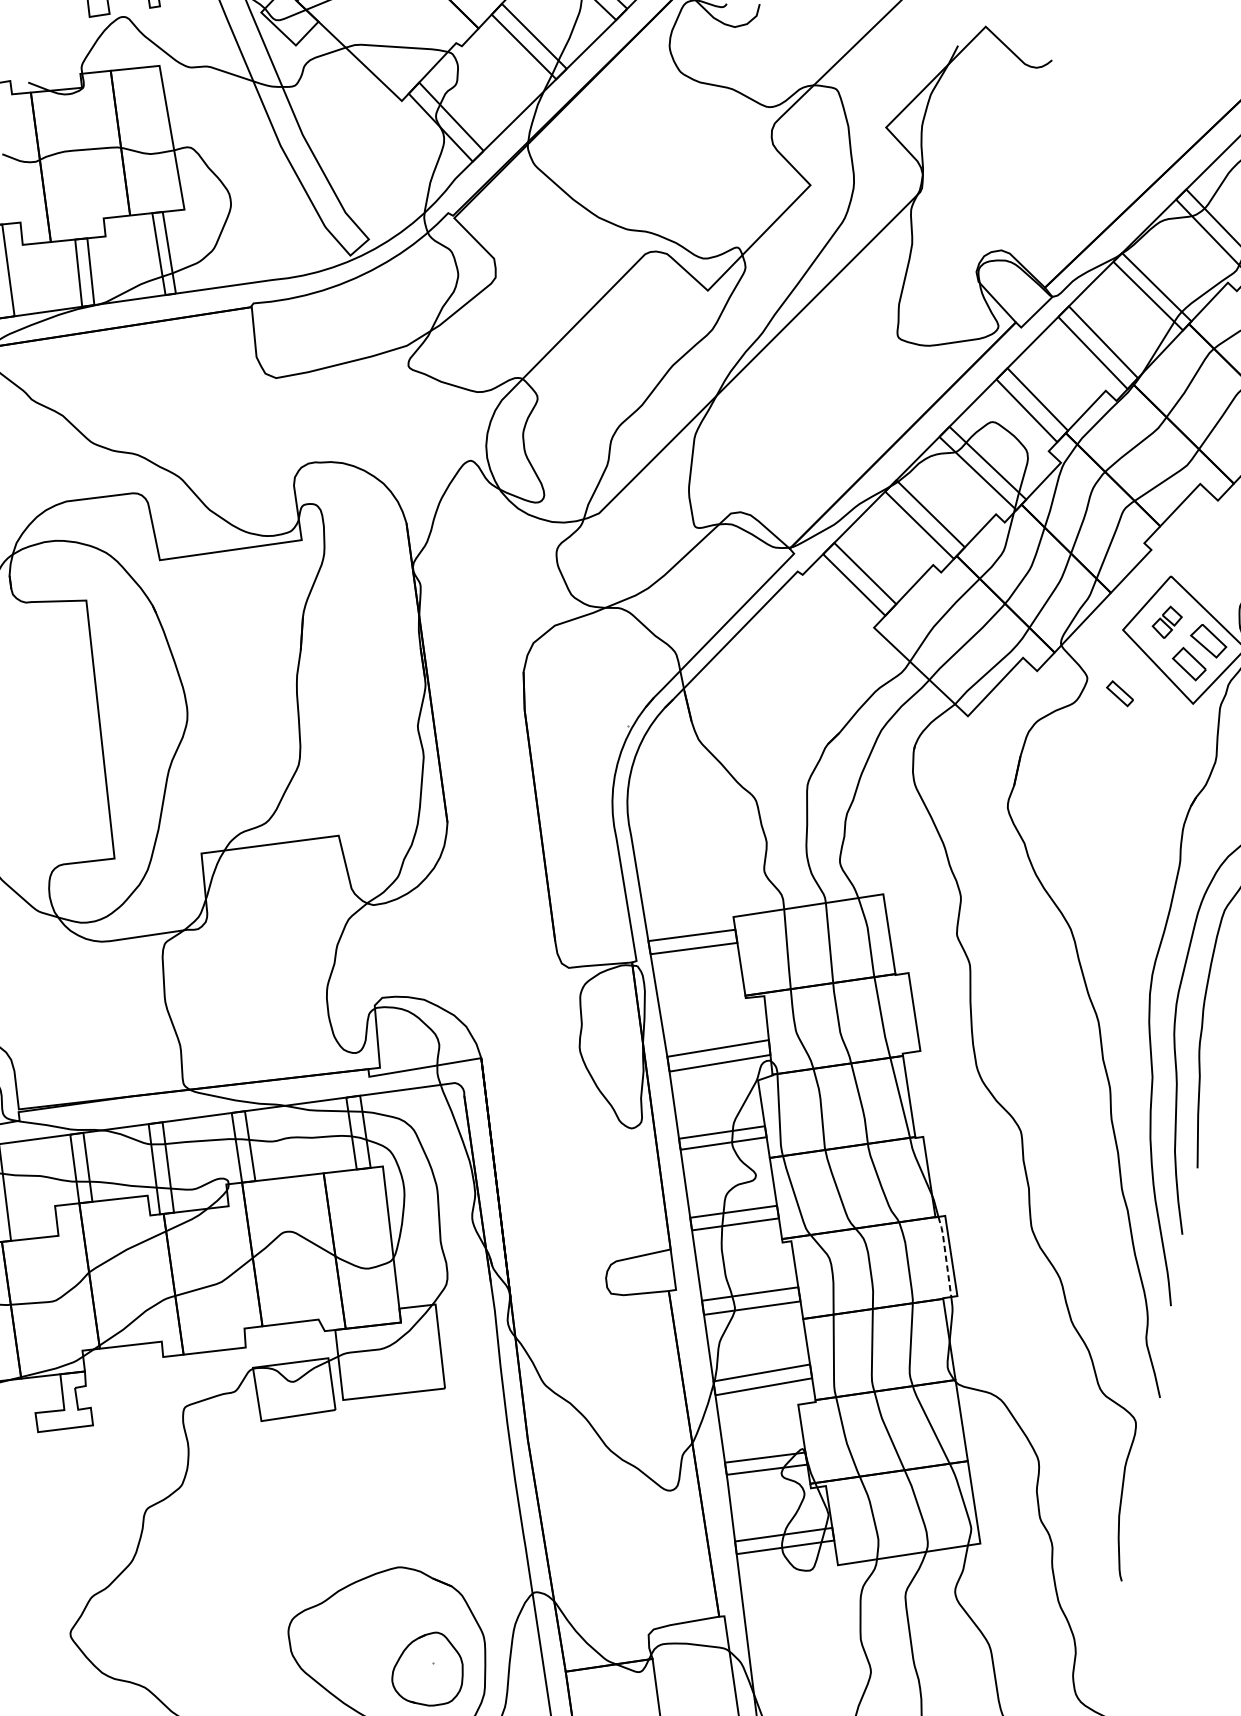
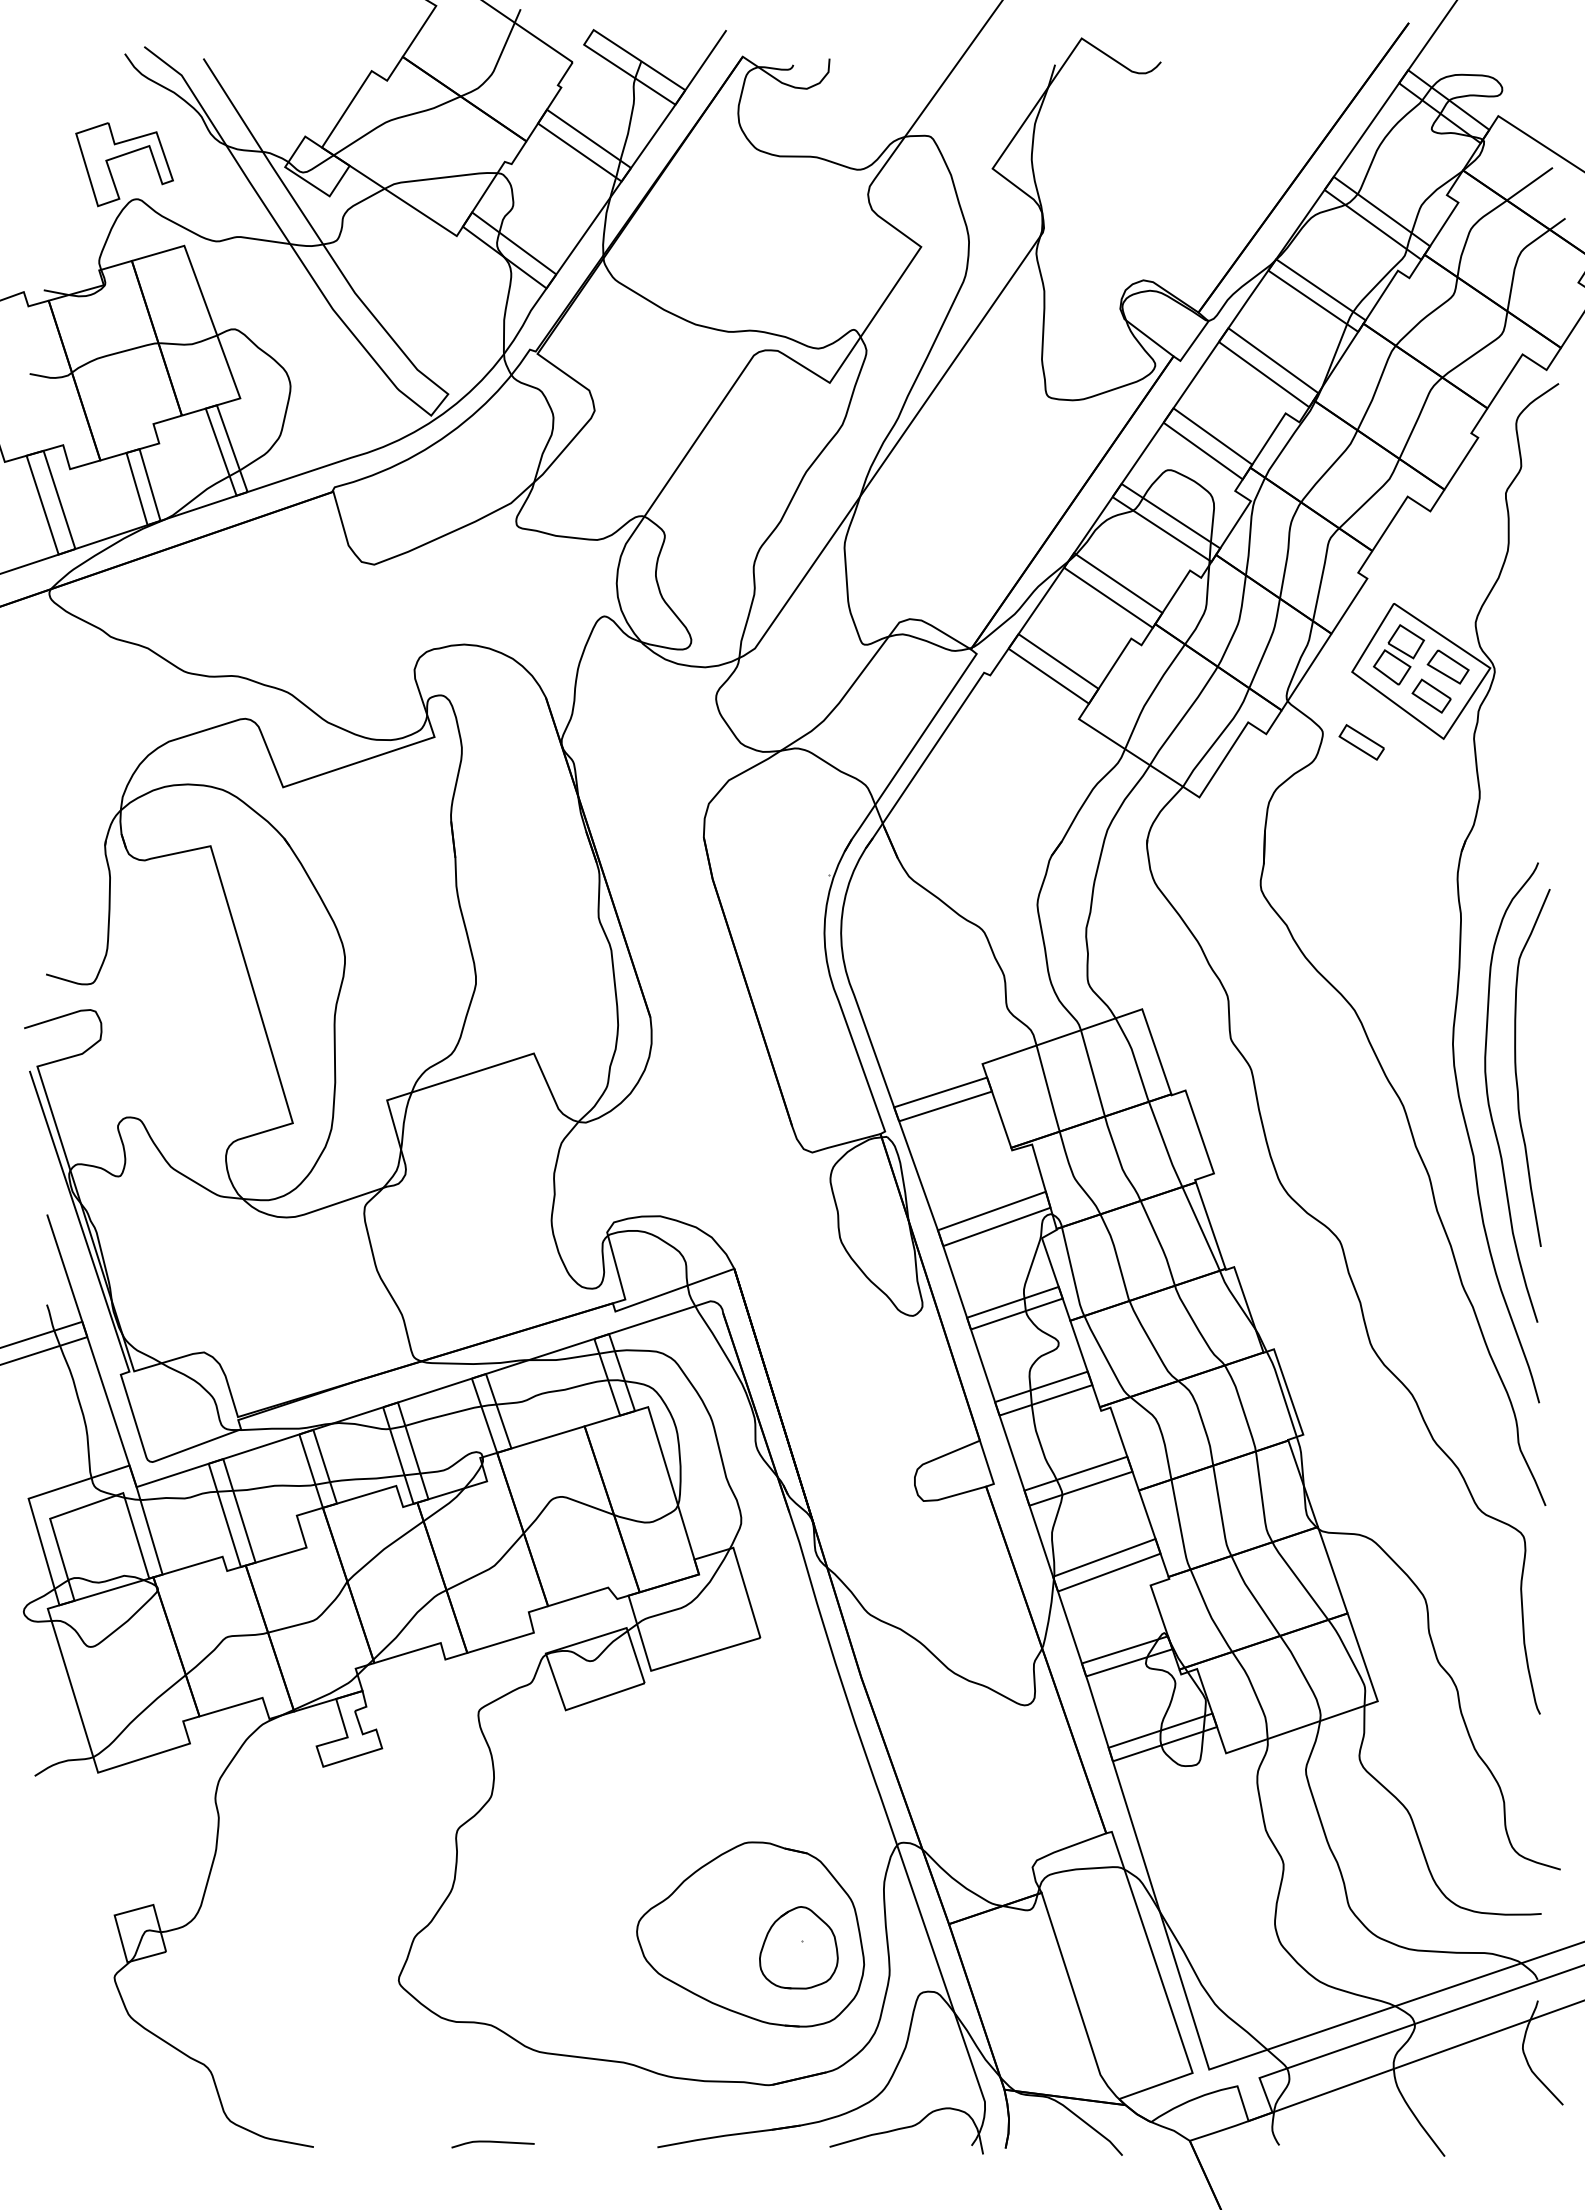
part: (1166, 621) -> (1398, 654), size x1.67
part: (1119, 693) -> (1361, 742), size x1.43
line: (945, 1255) -> (1282, 1392), dashed -> solid

